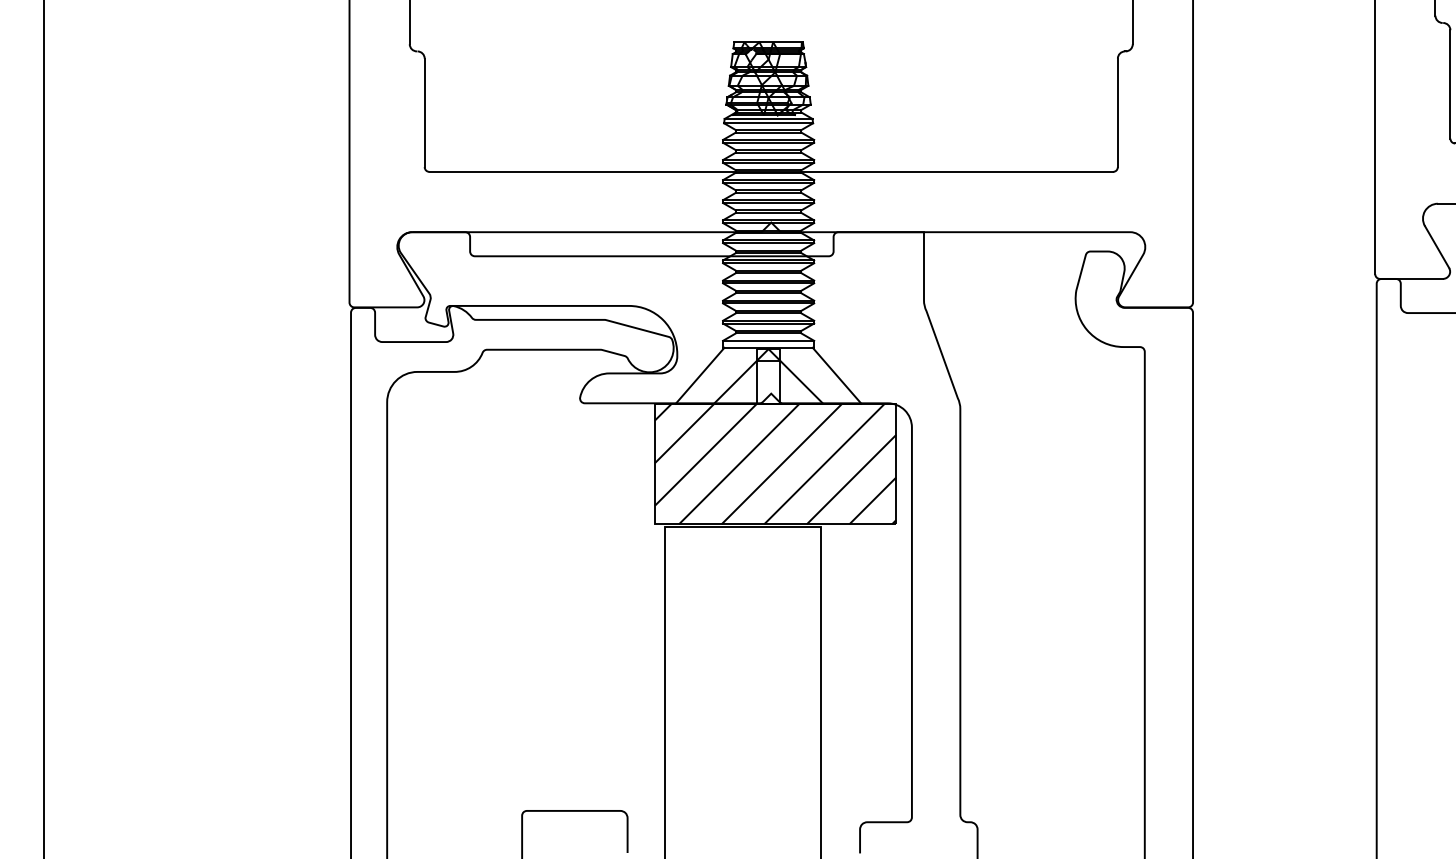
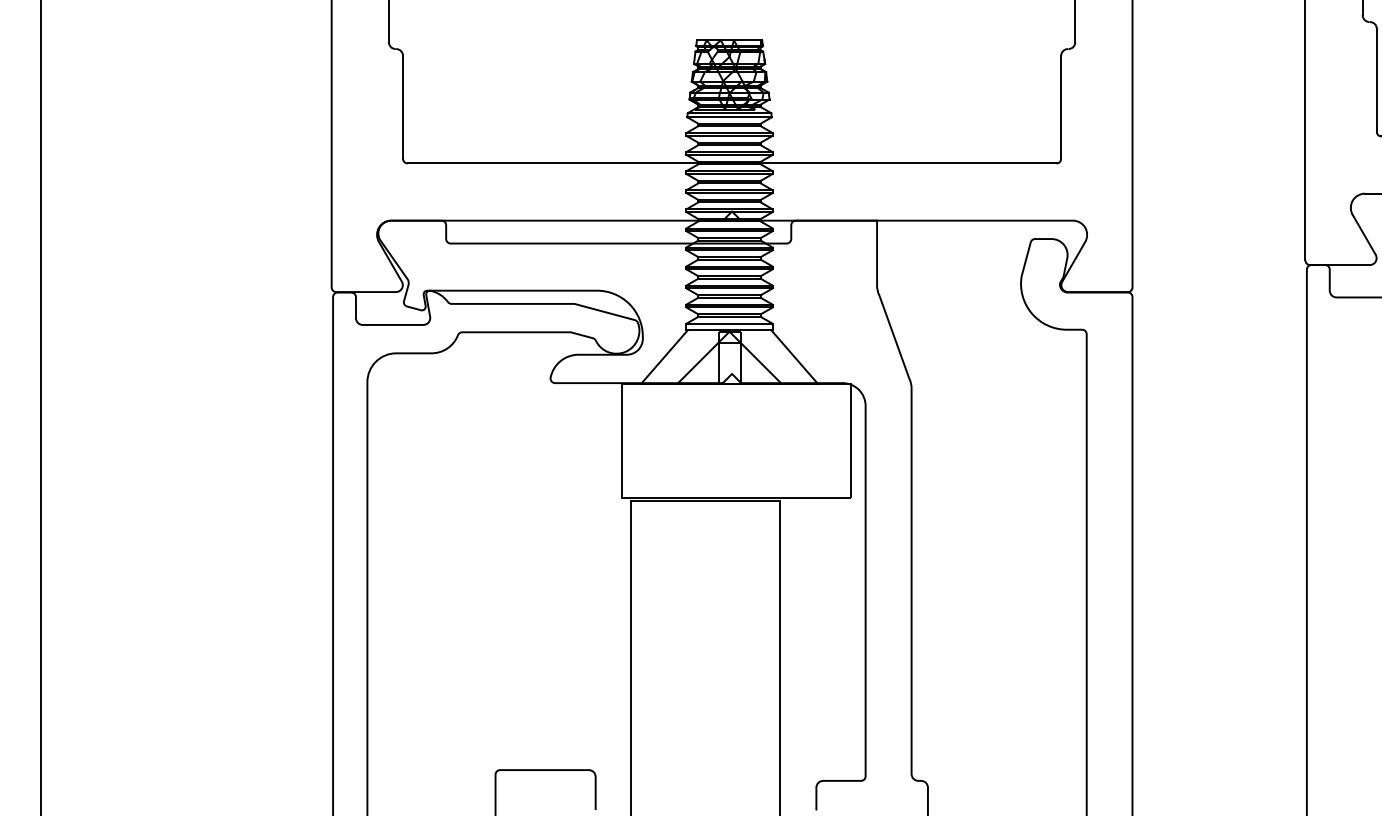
hatch: (775, 463) -> (736, 440), removed

